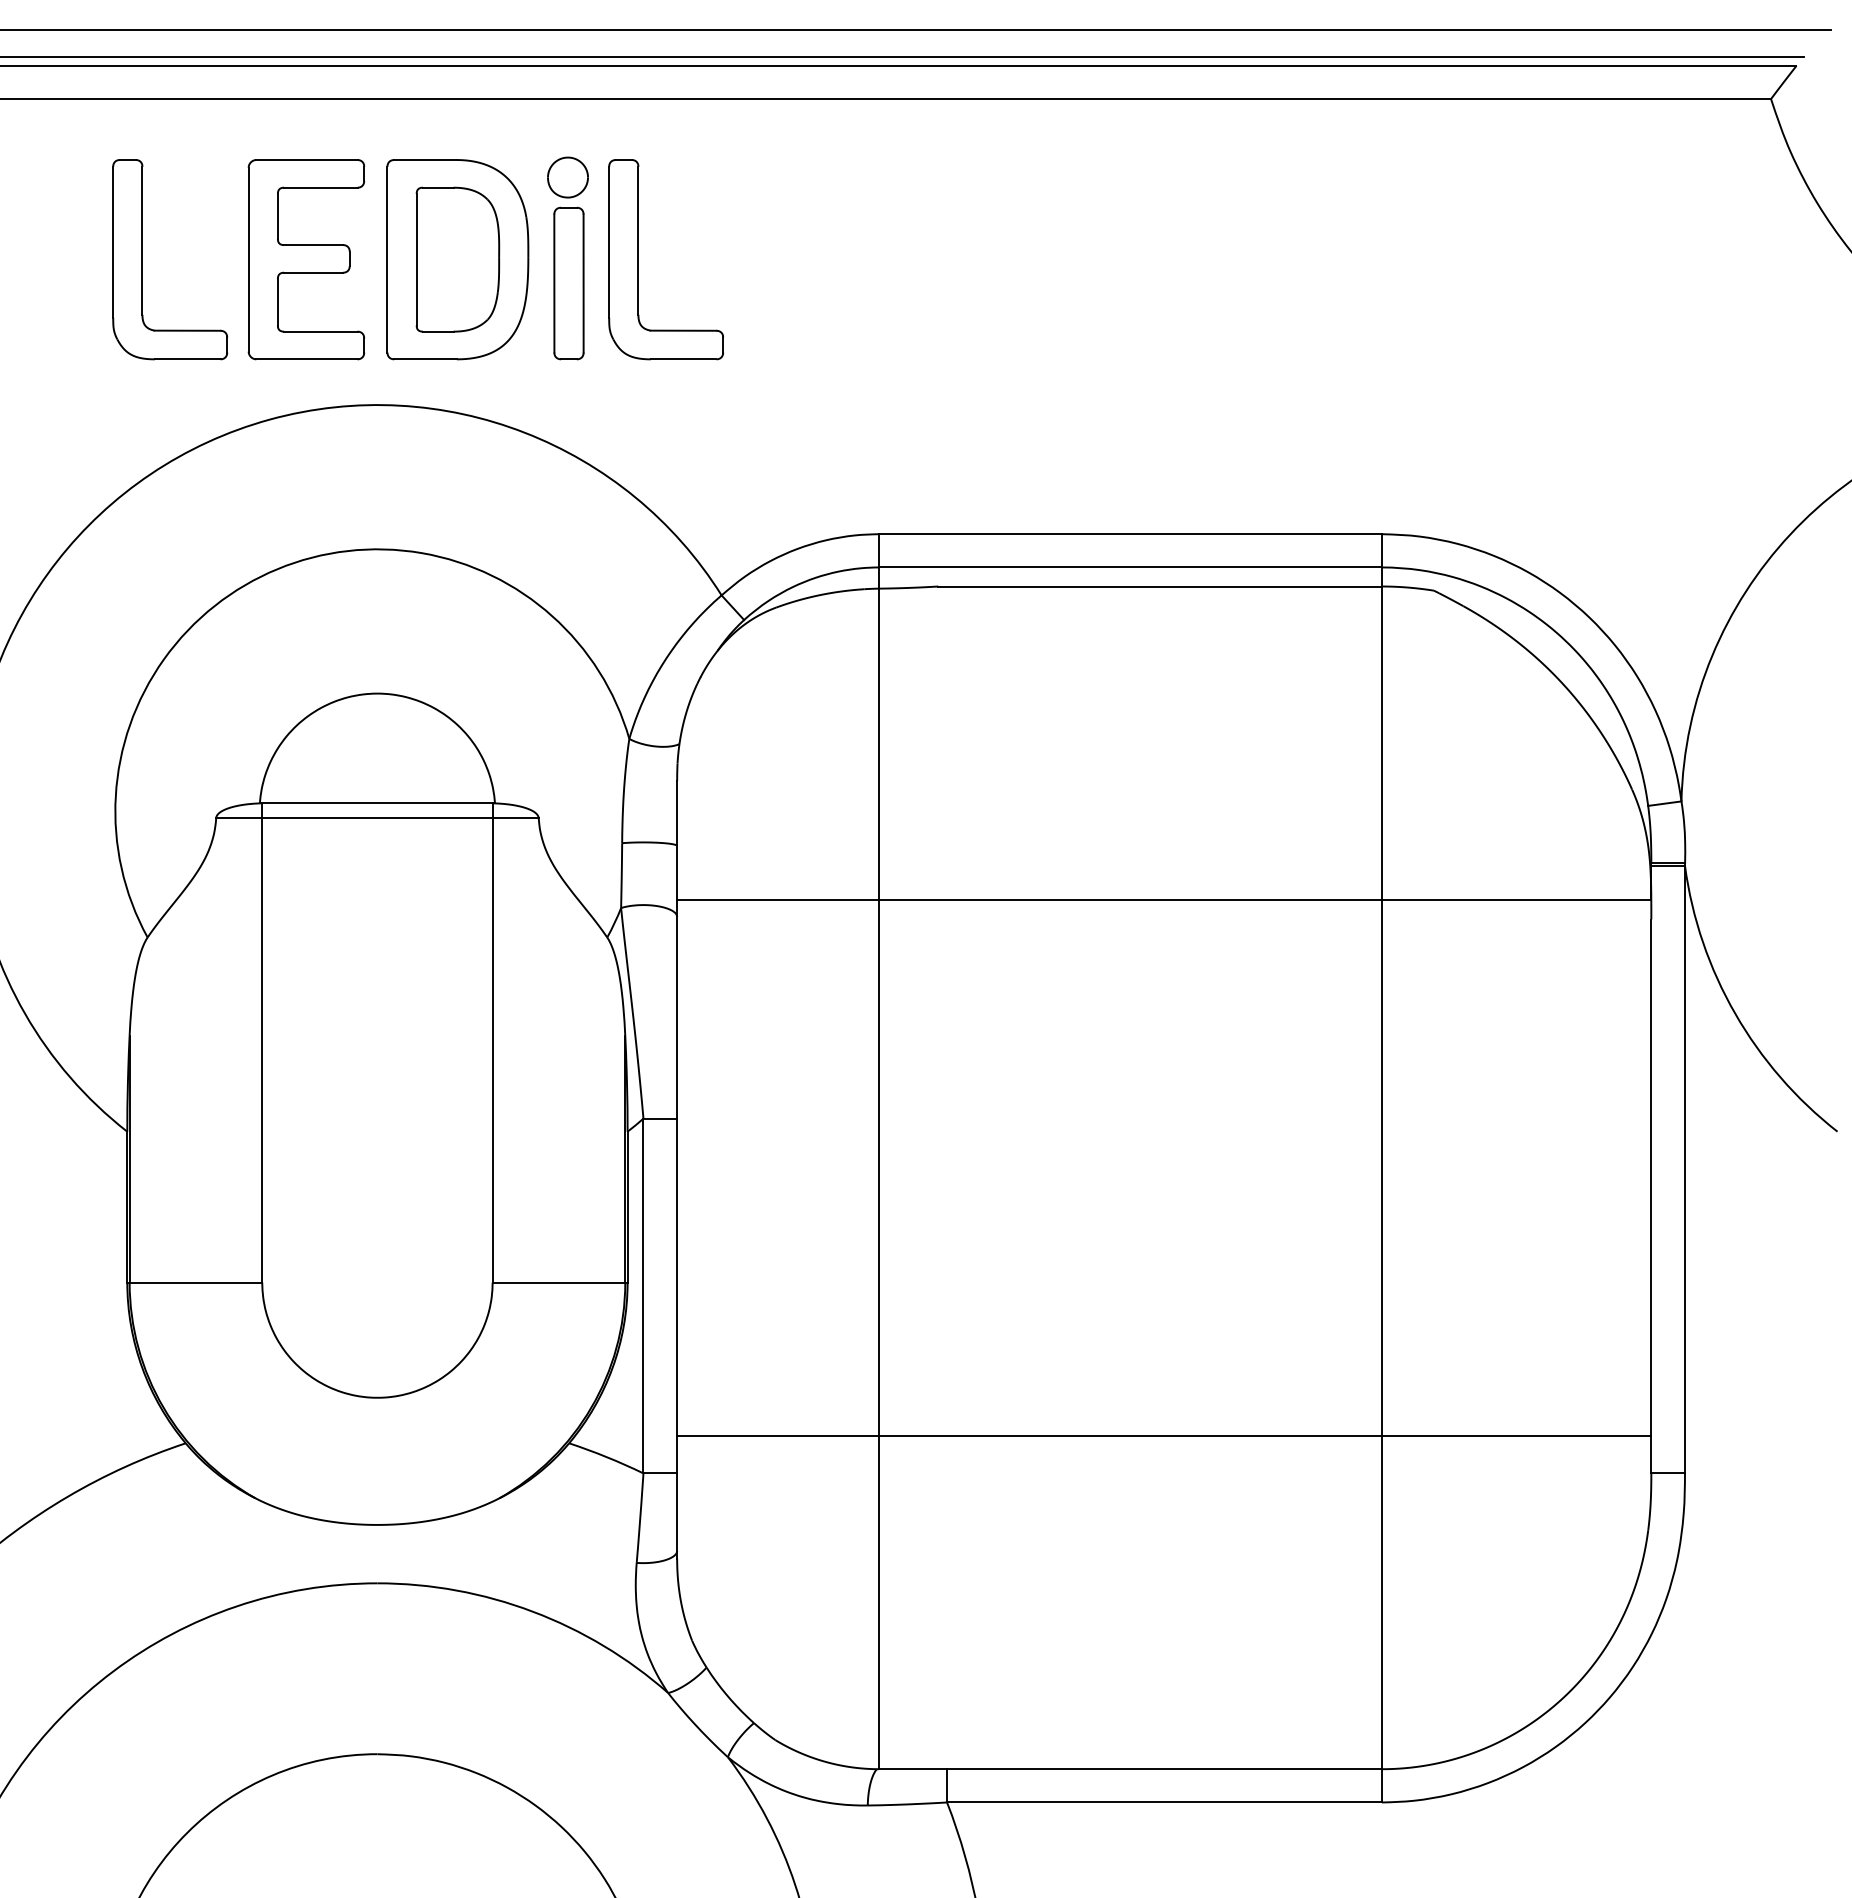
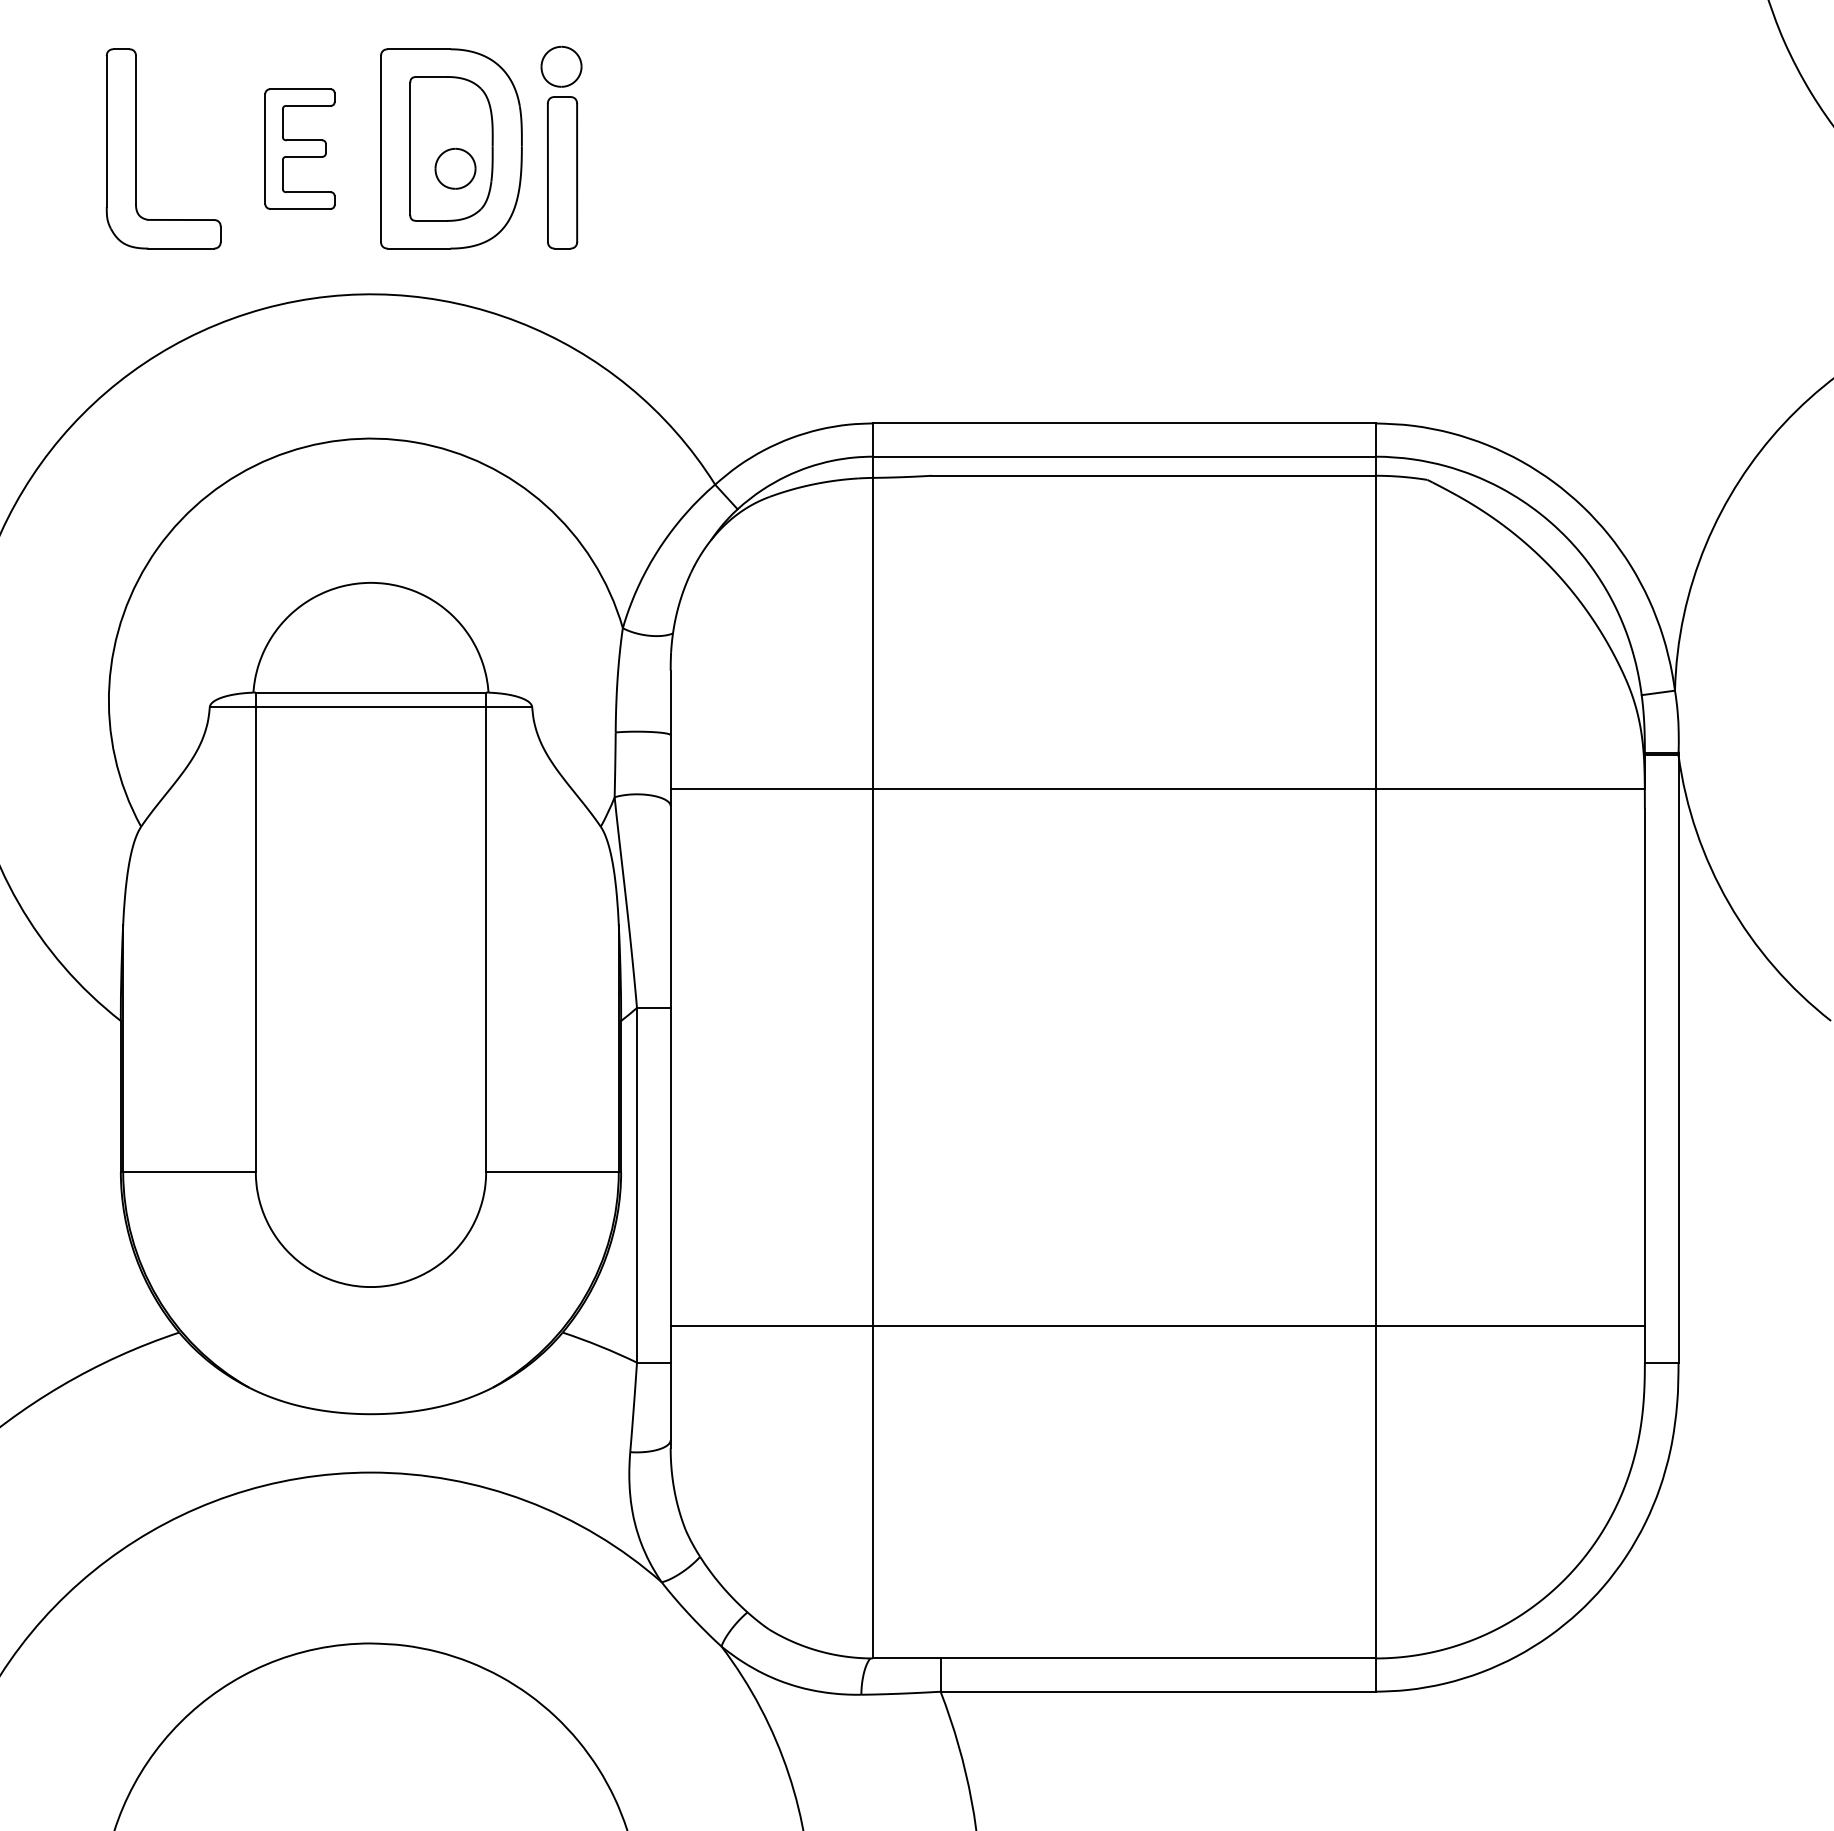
part: (306, 259) -> (300, 148), size x0.6
part: (638, 259) -> (632, 148), removed
part: (461, 279) -> (455, 168), added

